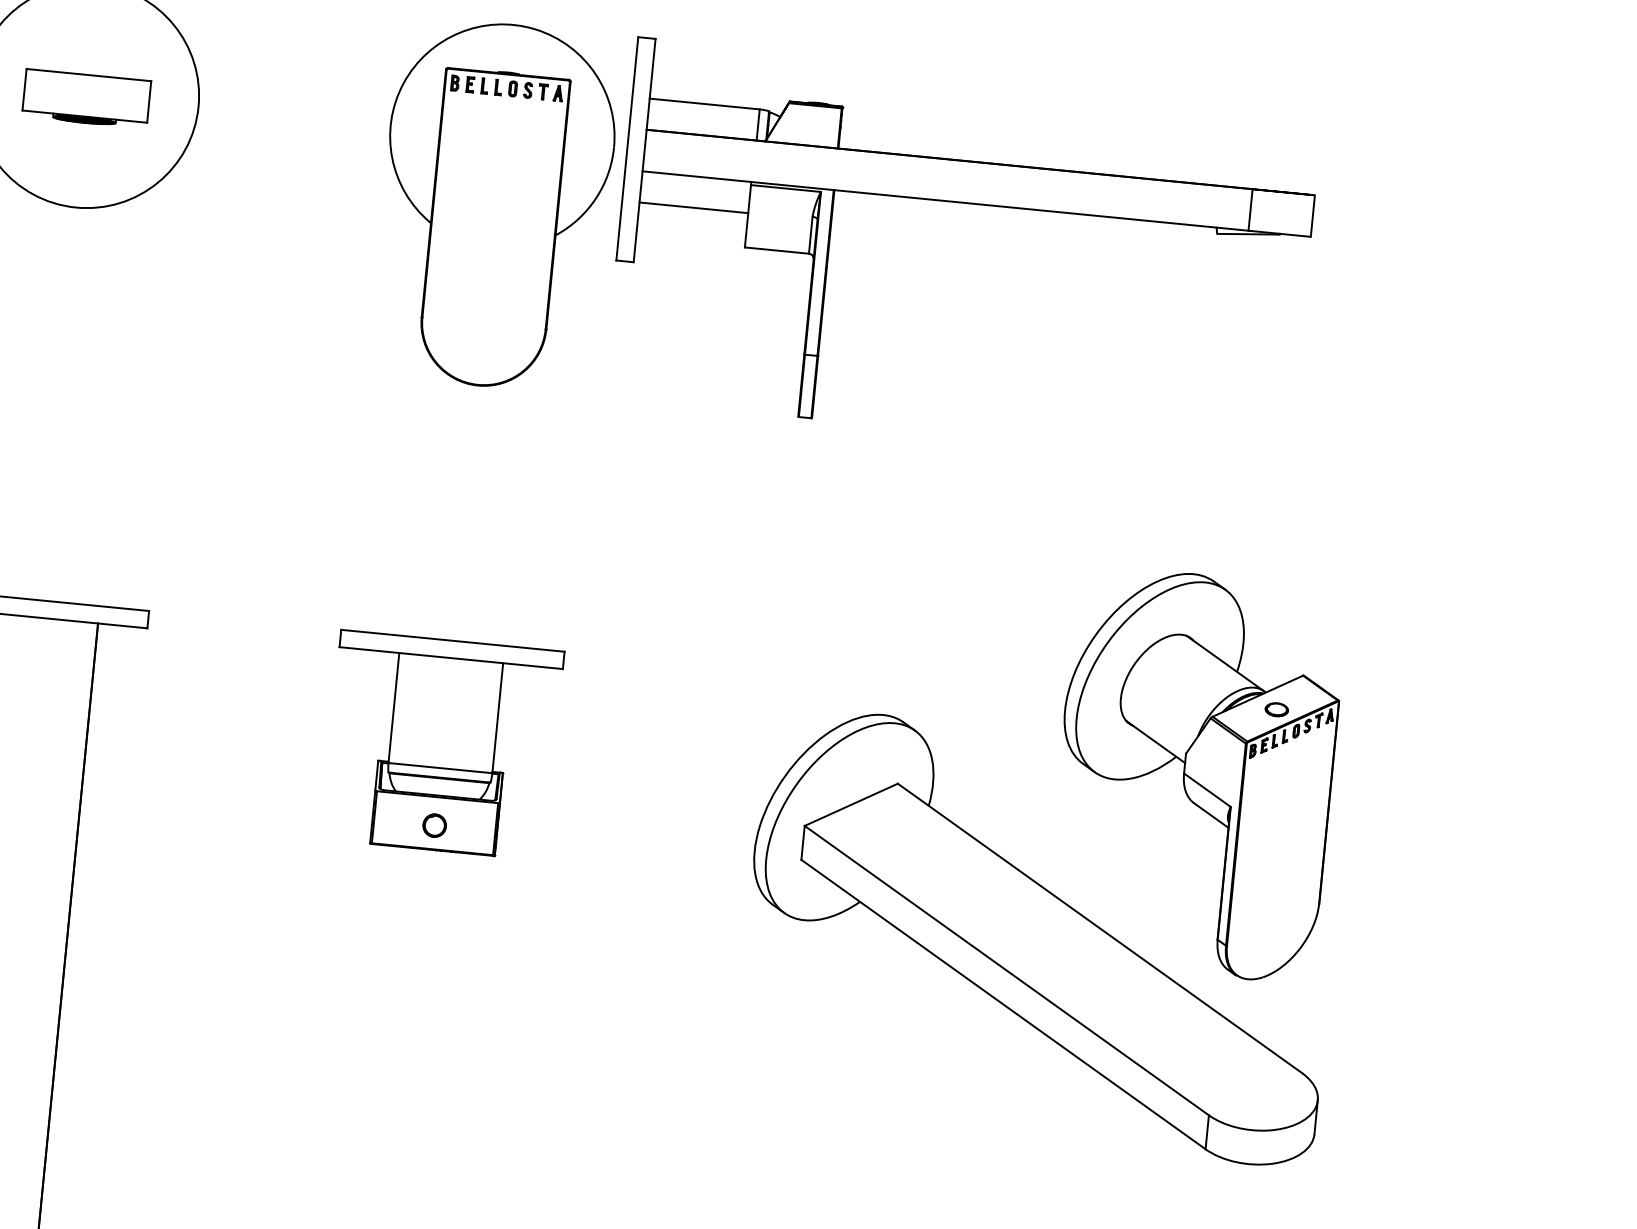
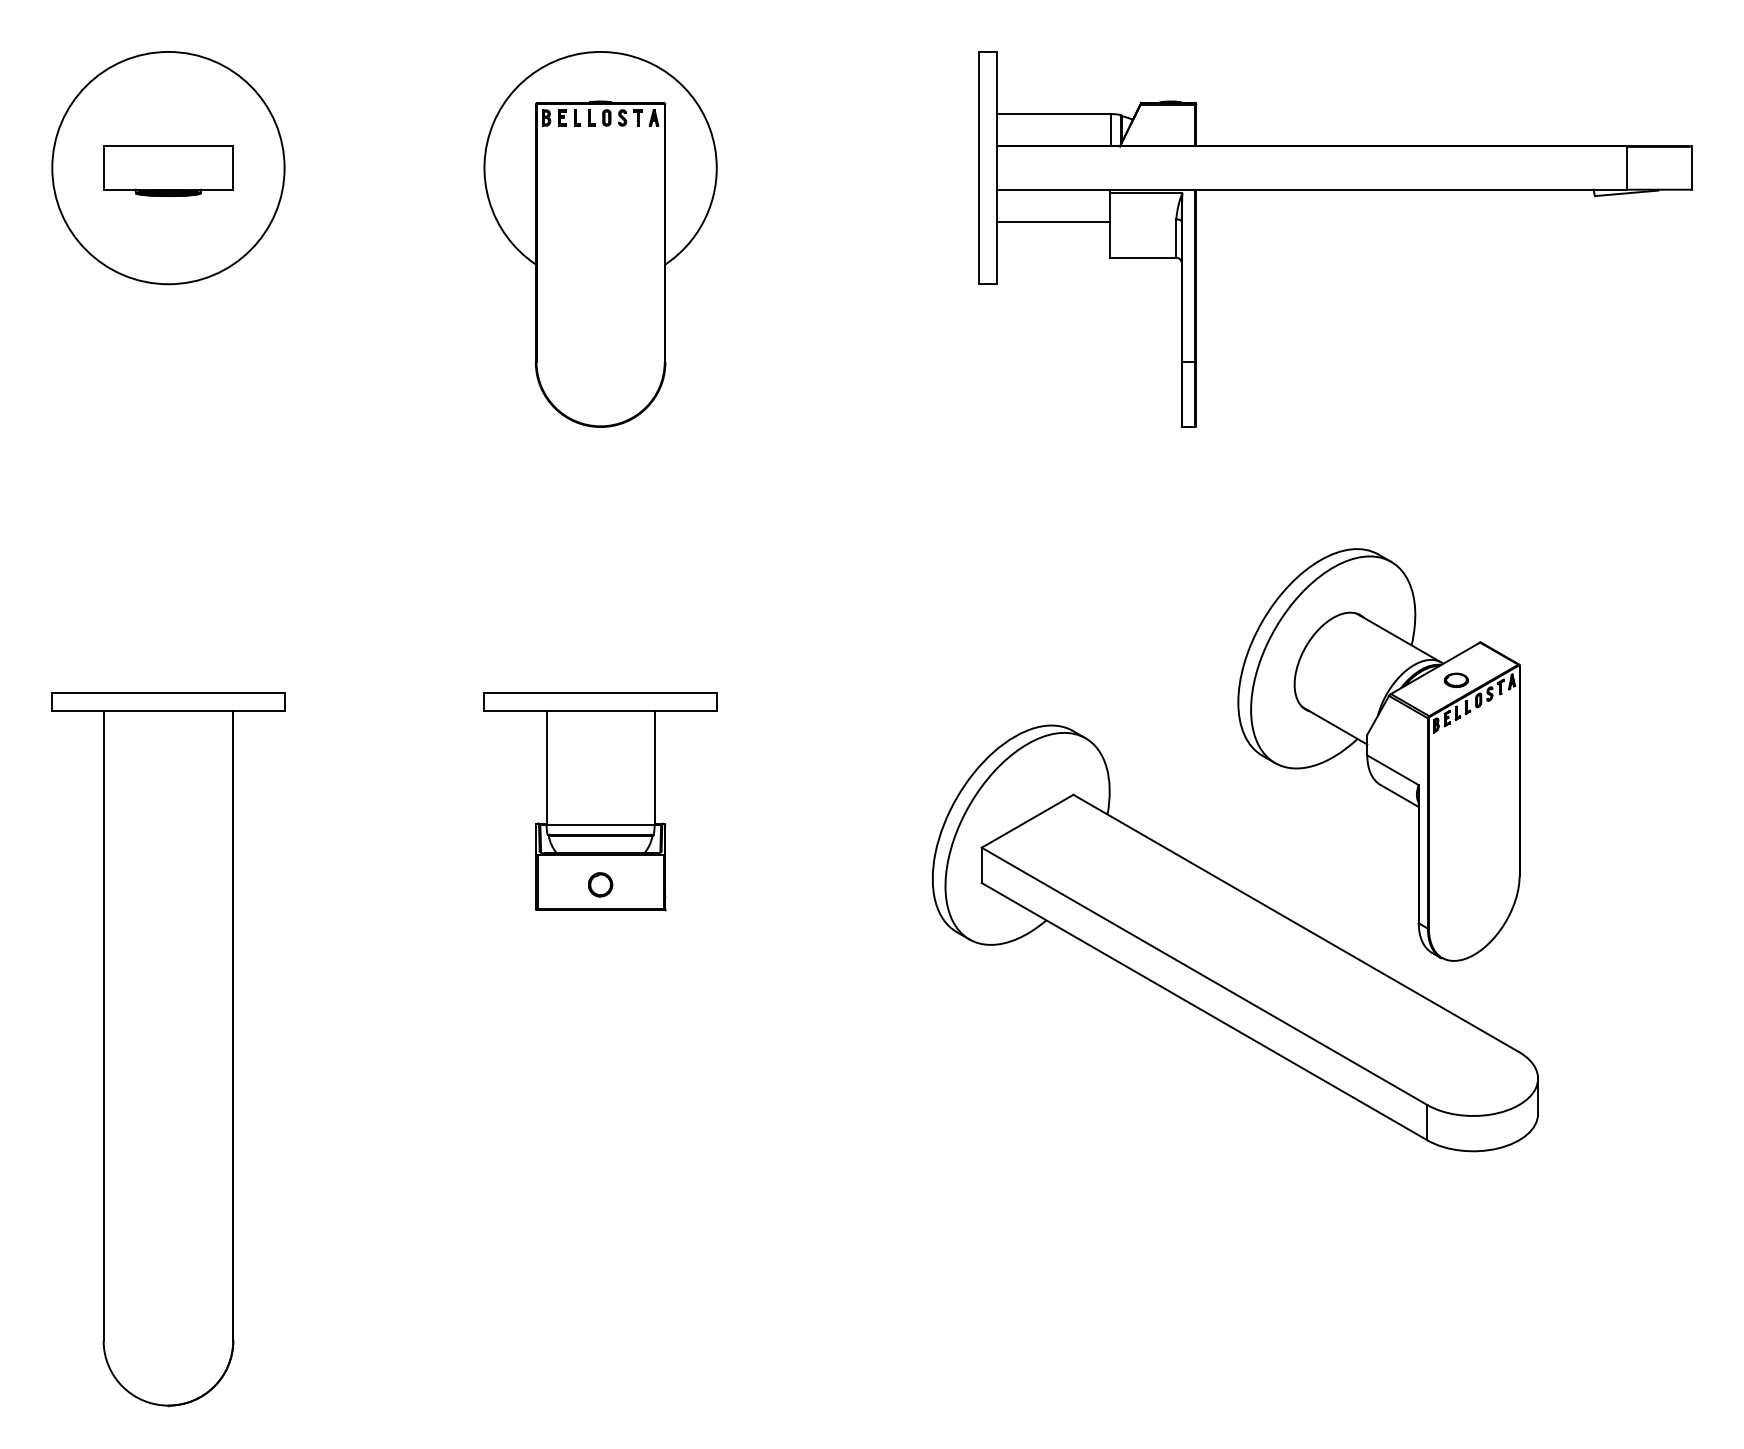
part: (968, 204) -> (1335, 190), moved

